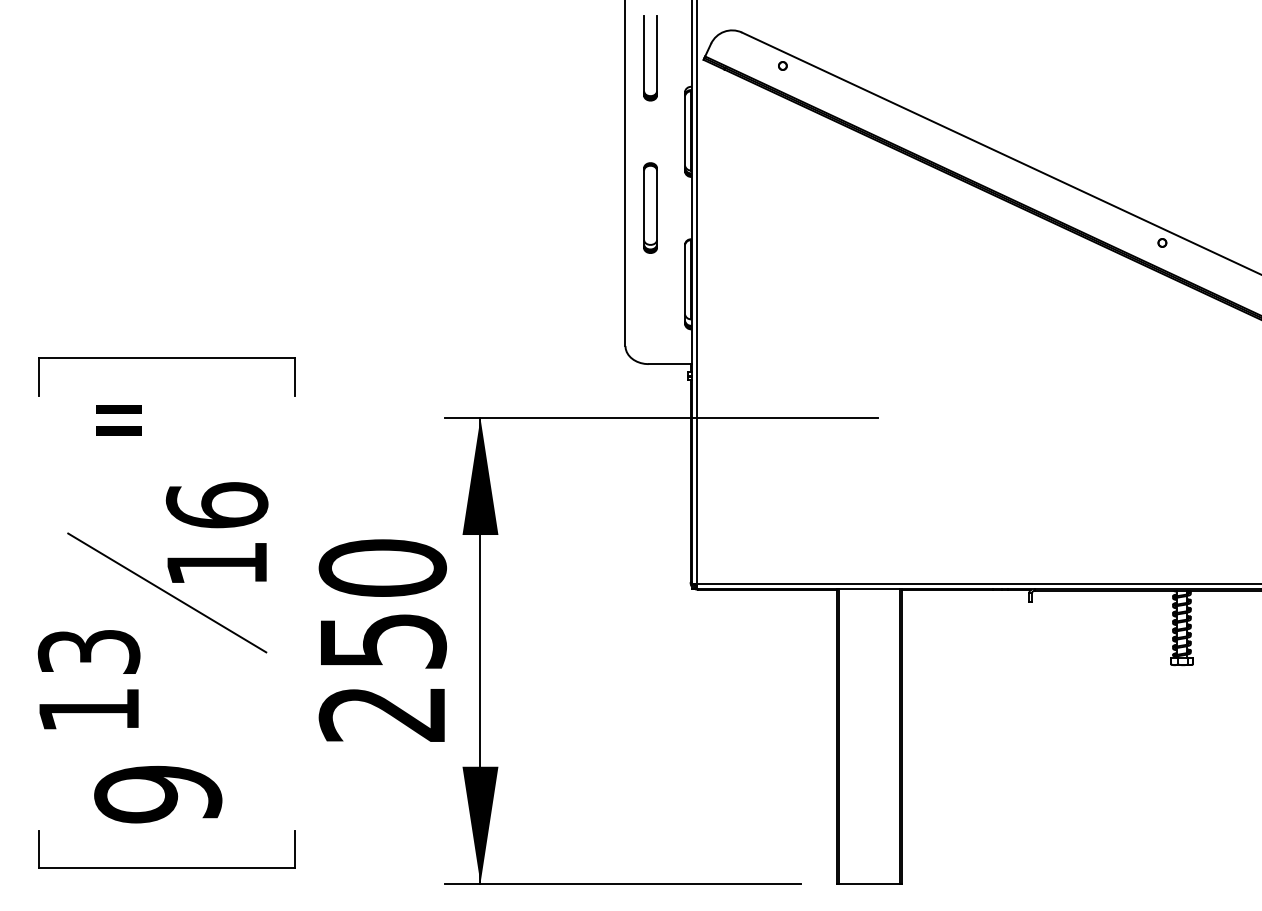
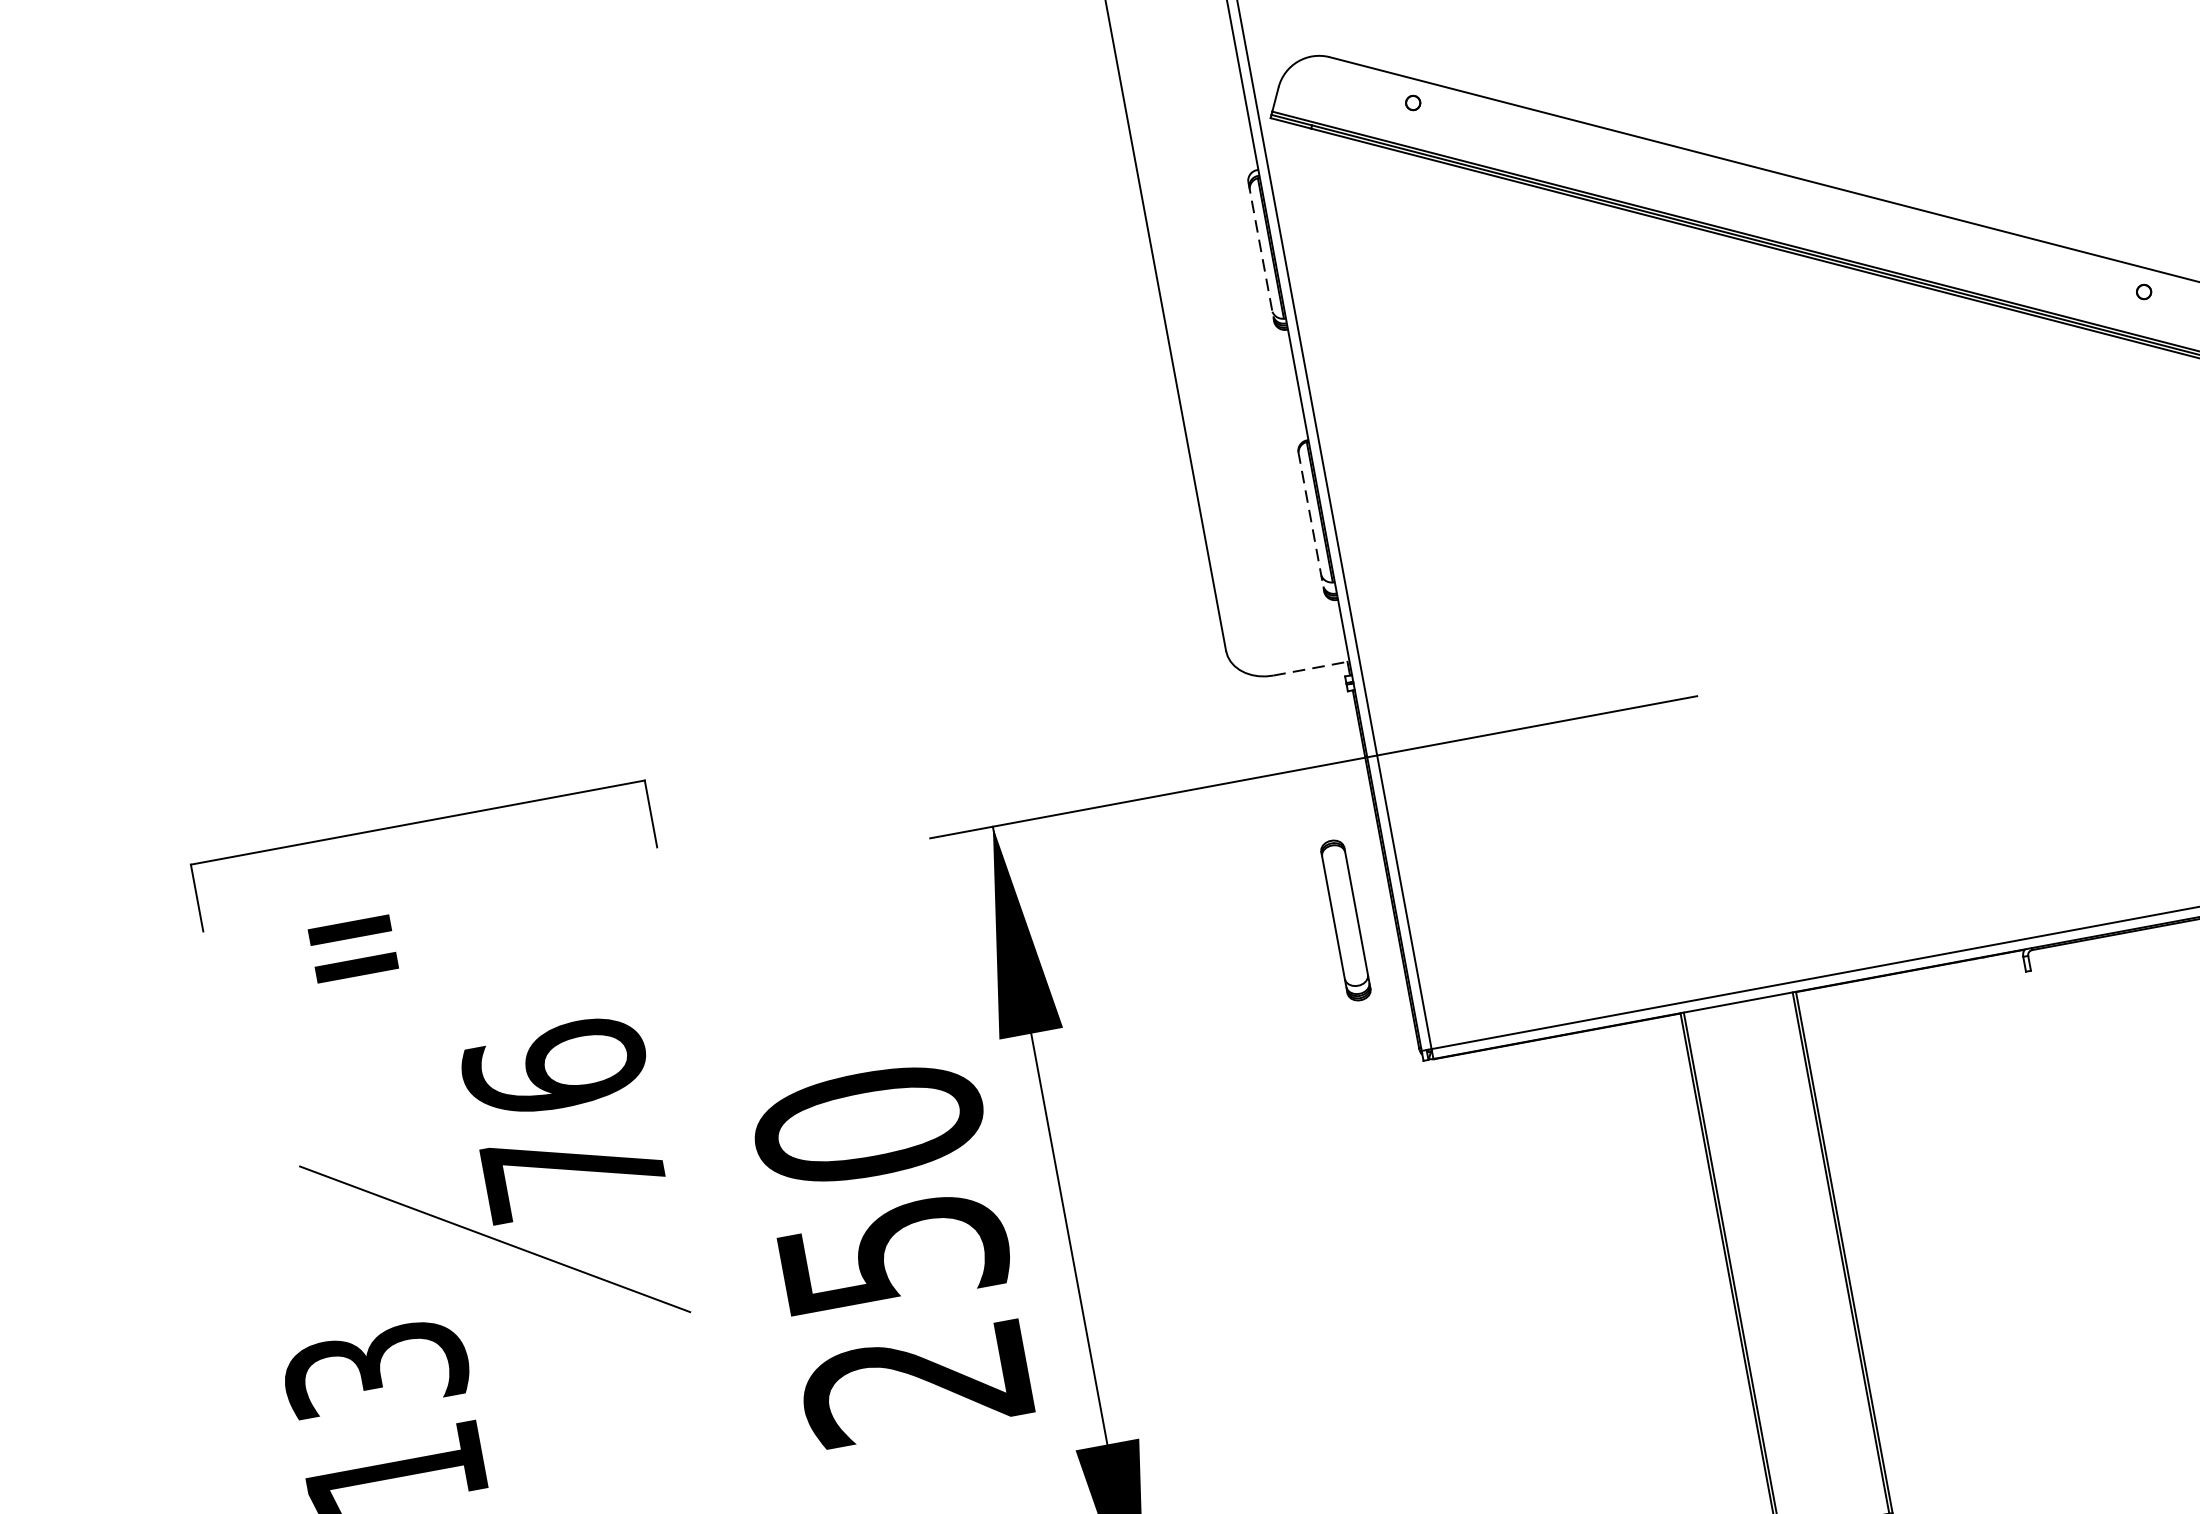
part: (650, 58) -> (1176, 133), removed
line: (684, 131) -> (1260, 251), solid -> dashed
part: (650, 207) -> (1345, 919), moved
line: (684, 284) -> (1310, 522), solid -> dashed
line: (670, 364) -> (1312, 669), solid -> dashed
text: (216, 563) -> (572, 1170), 16 -> 76

